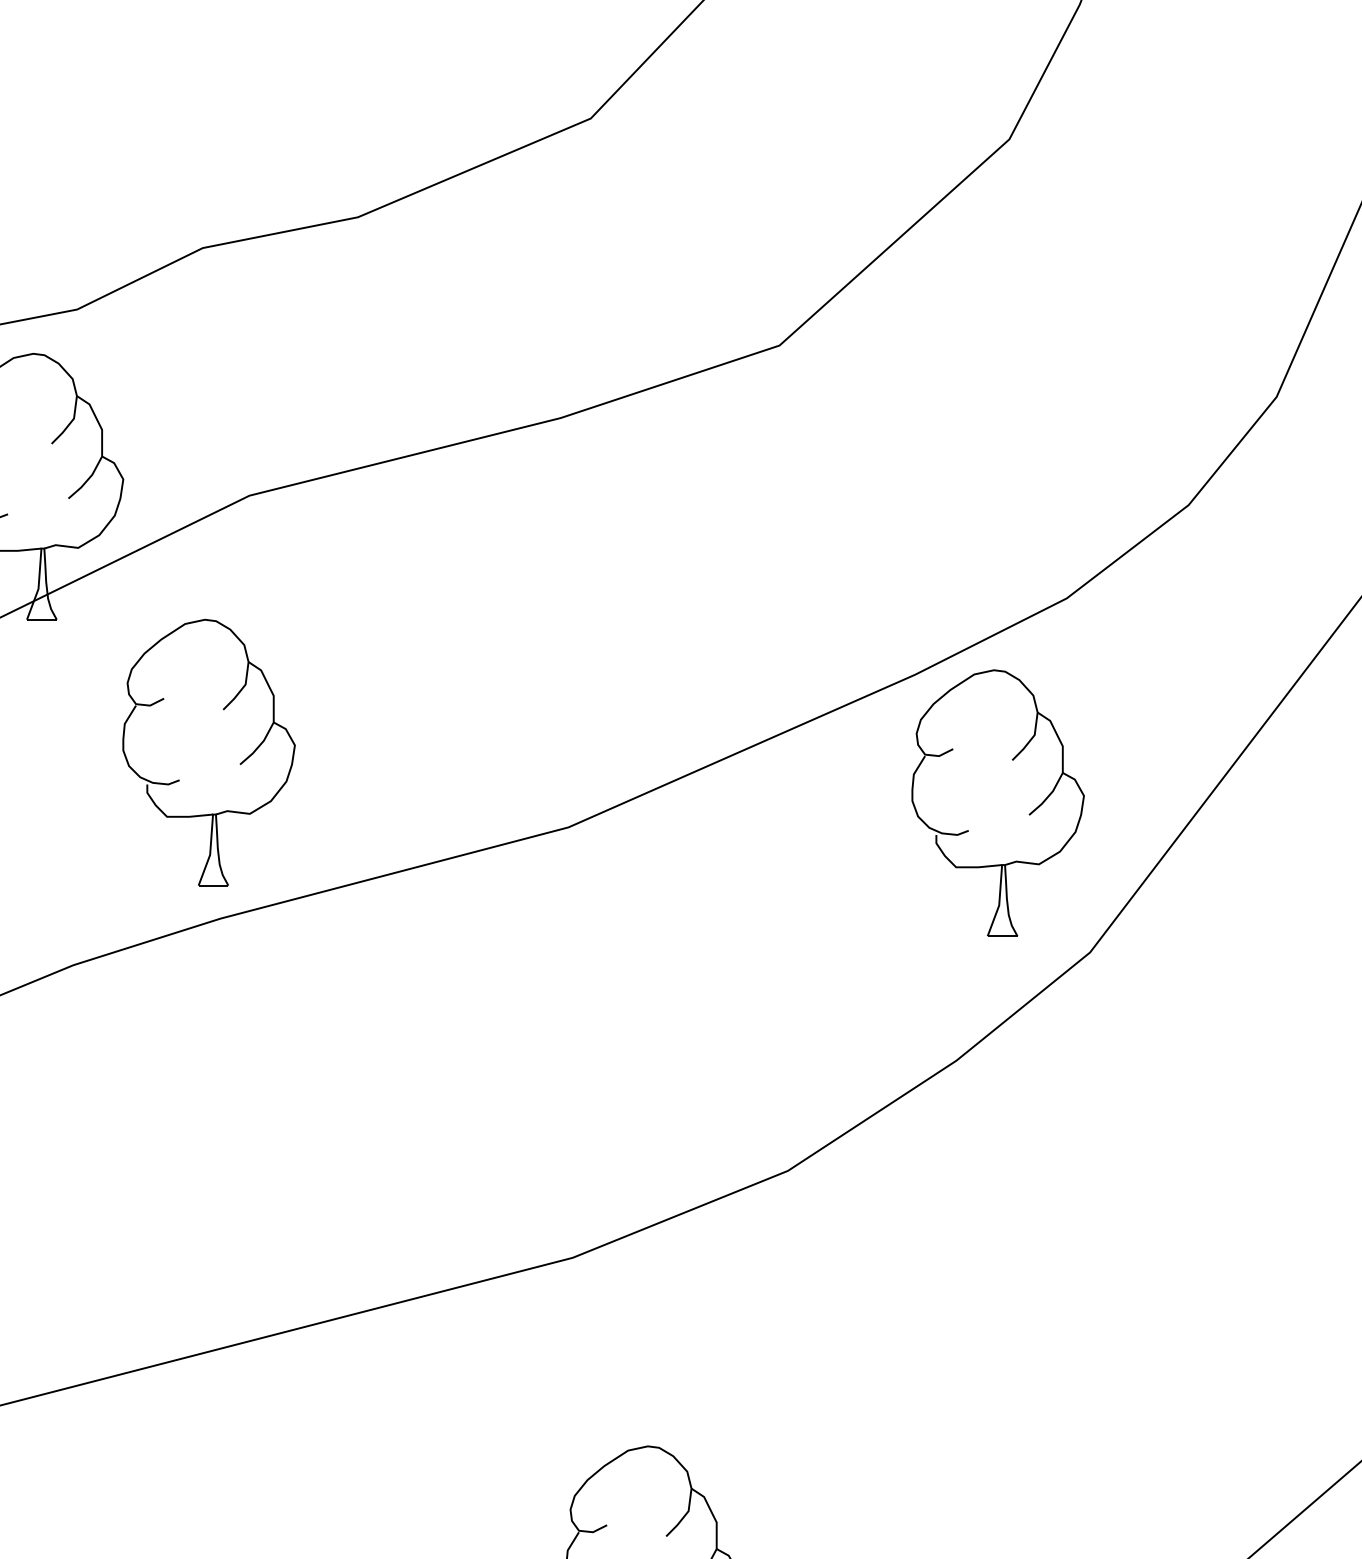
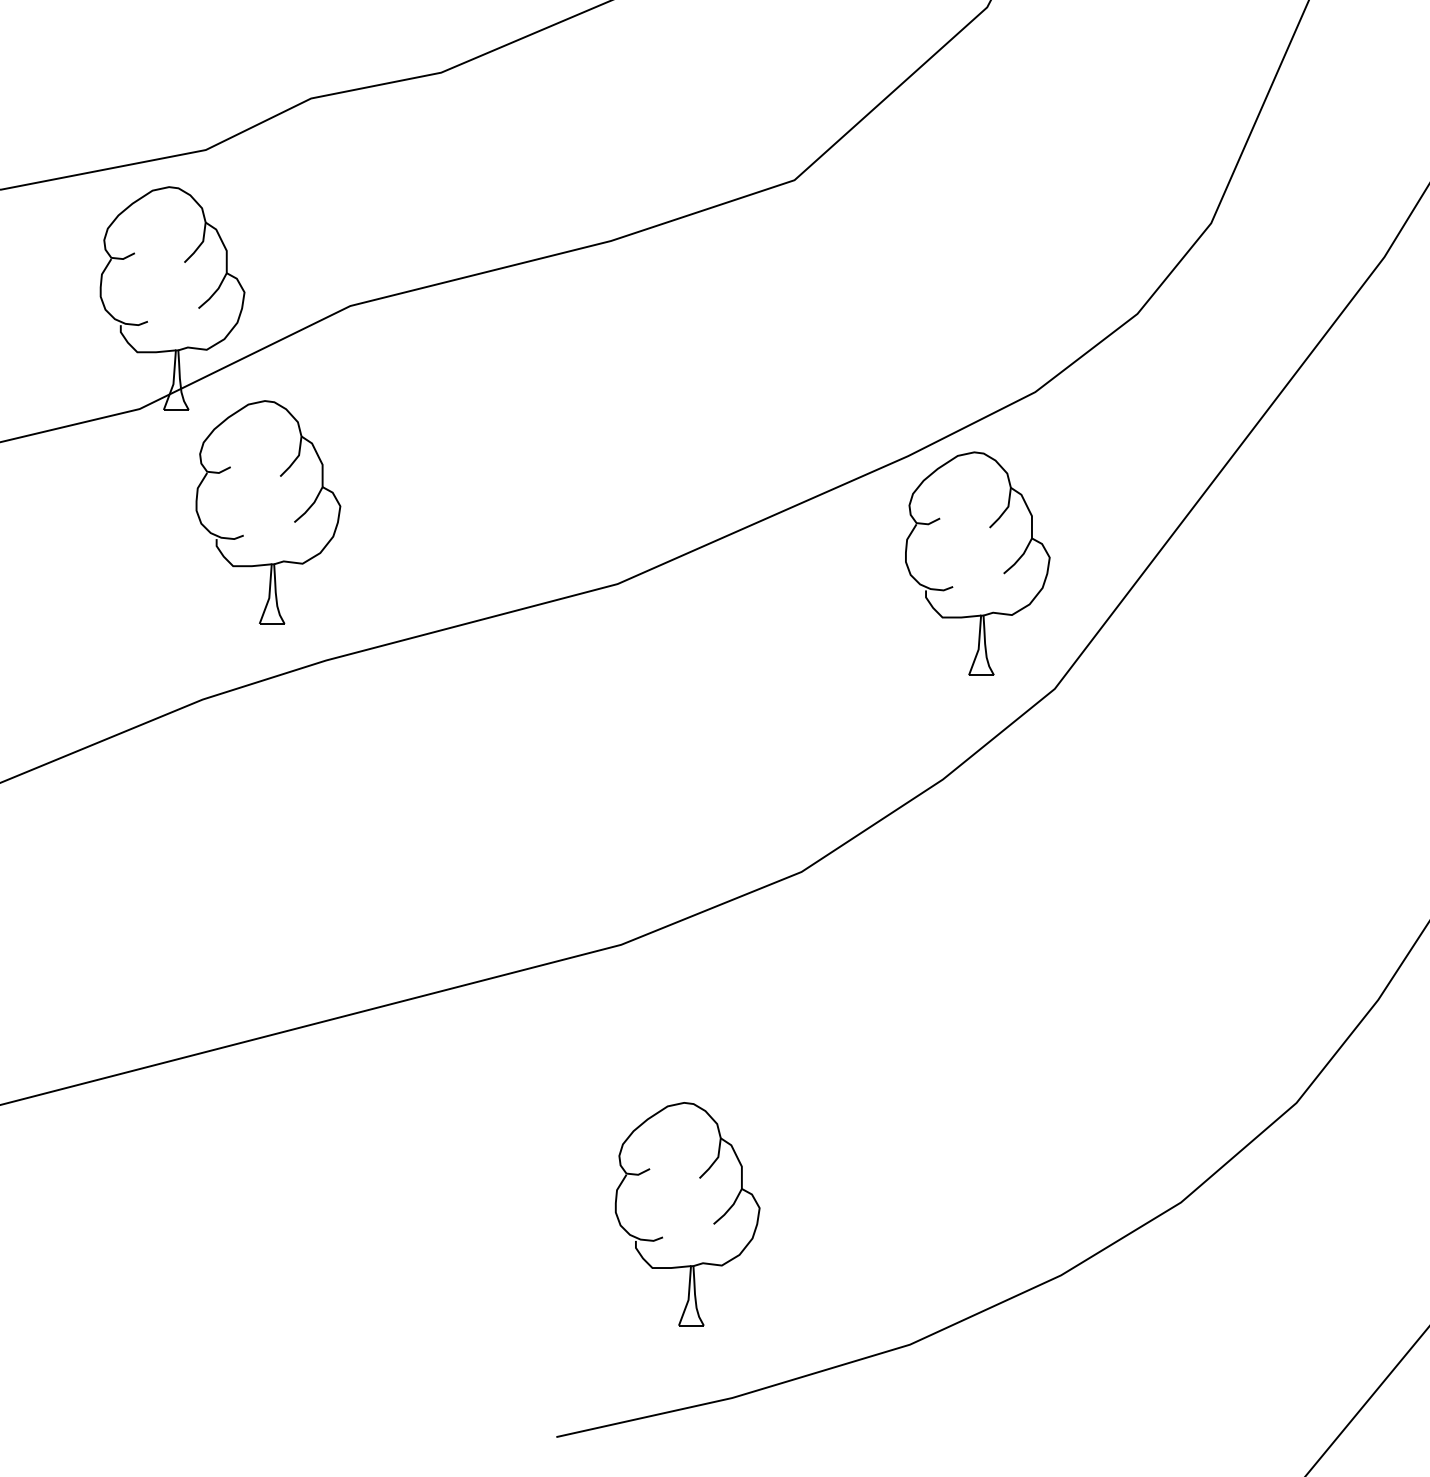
part: (240, 763) -> (294, 521), moved

